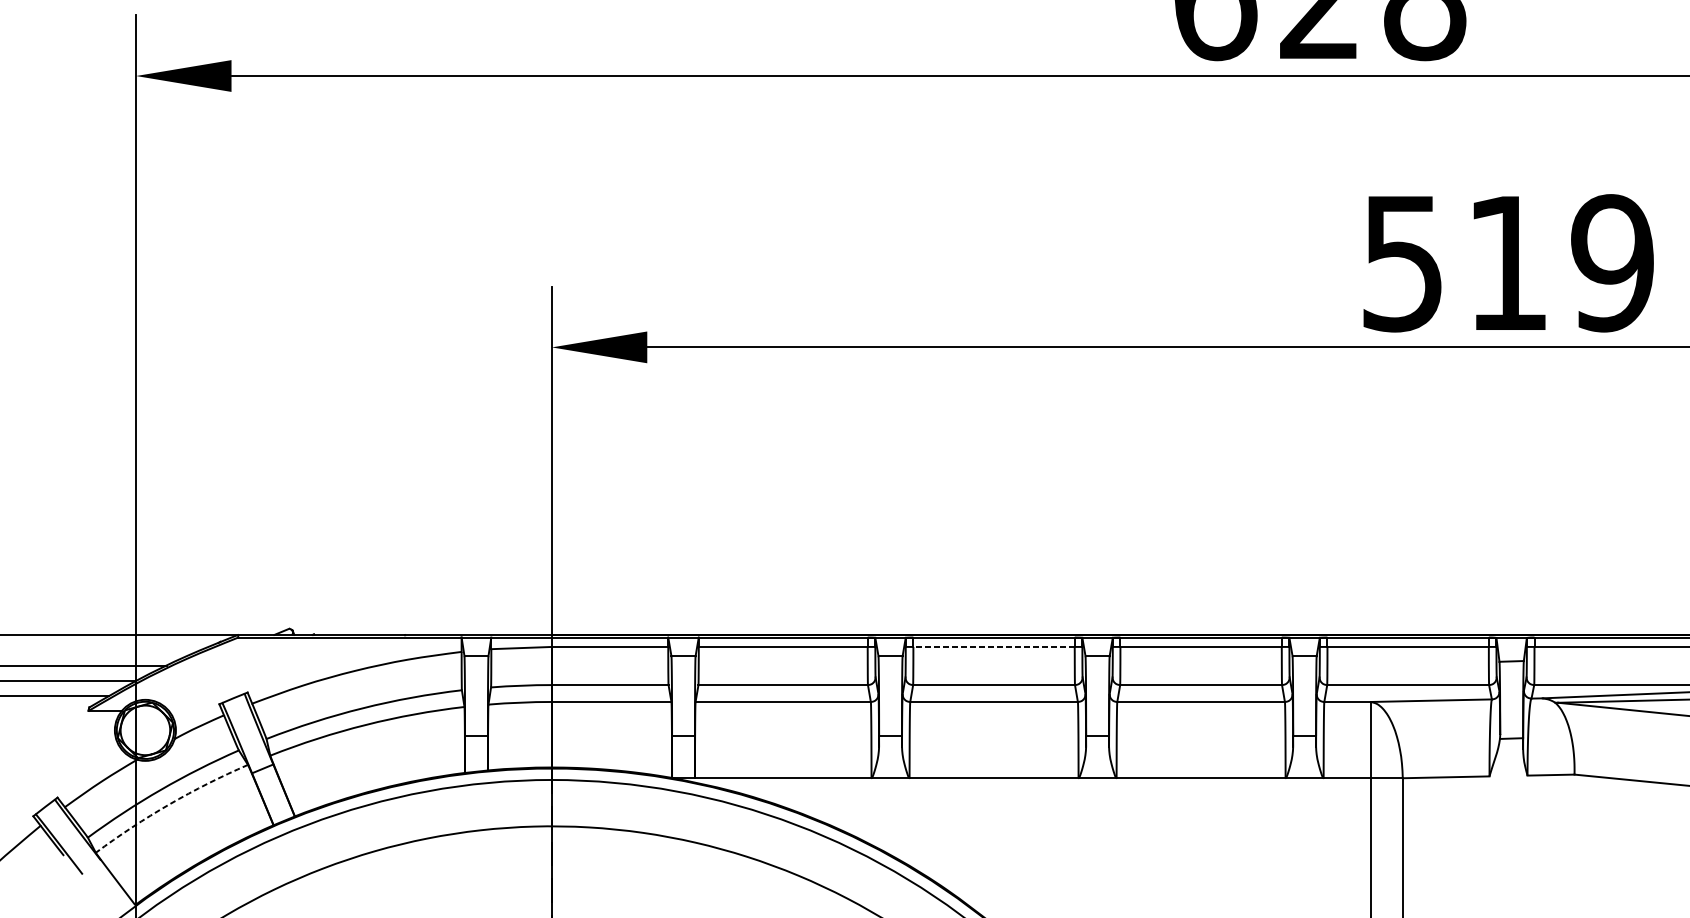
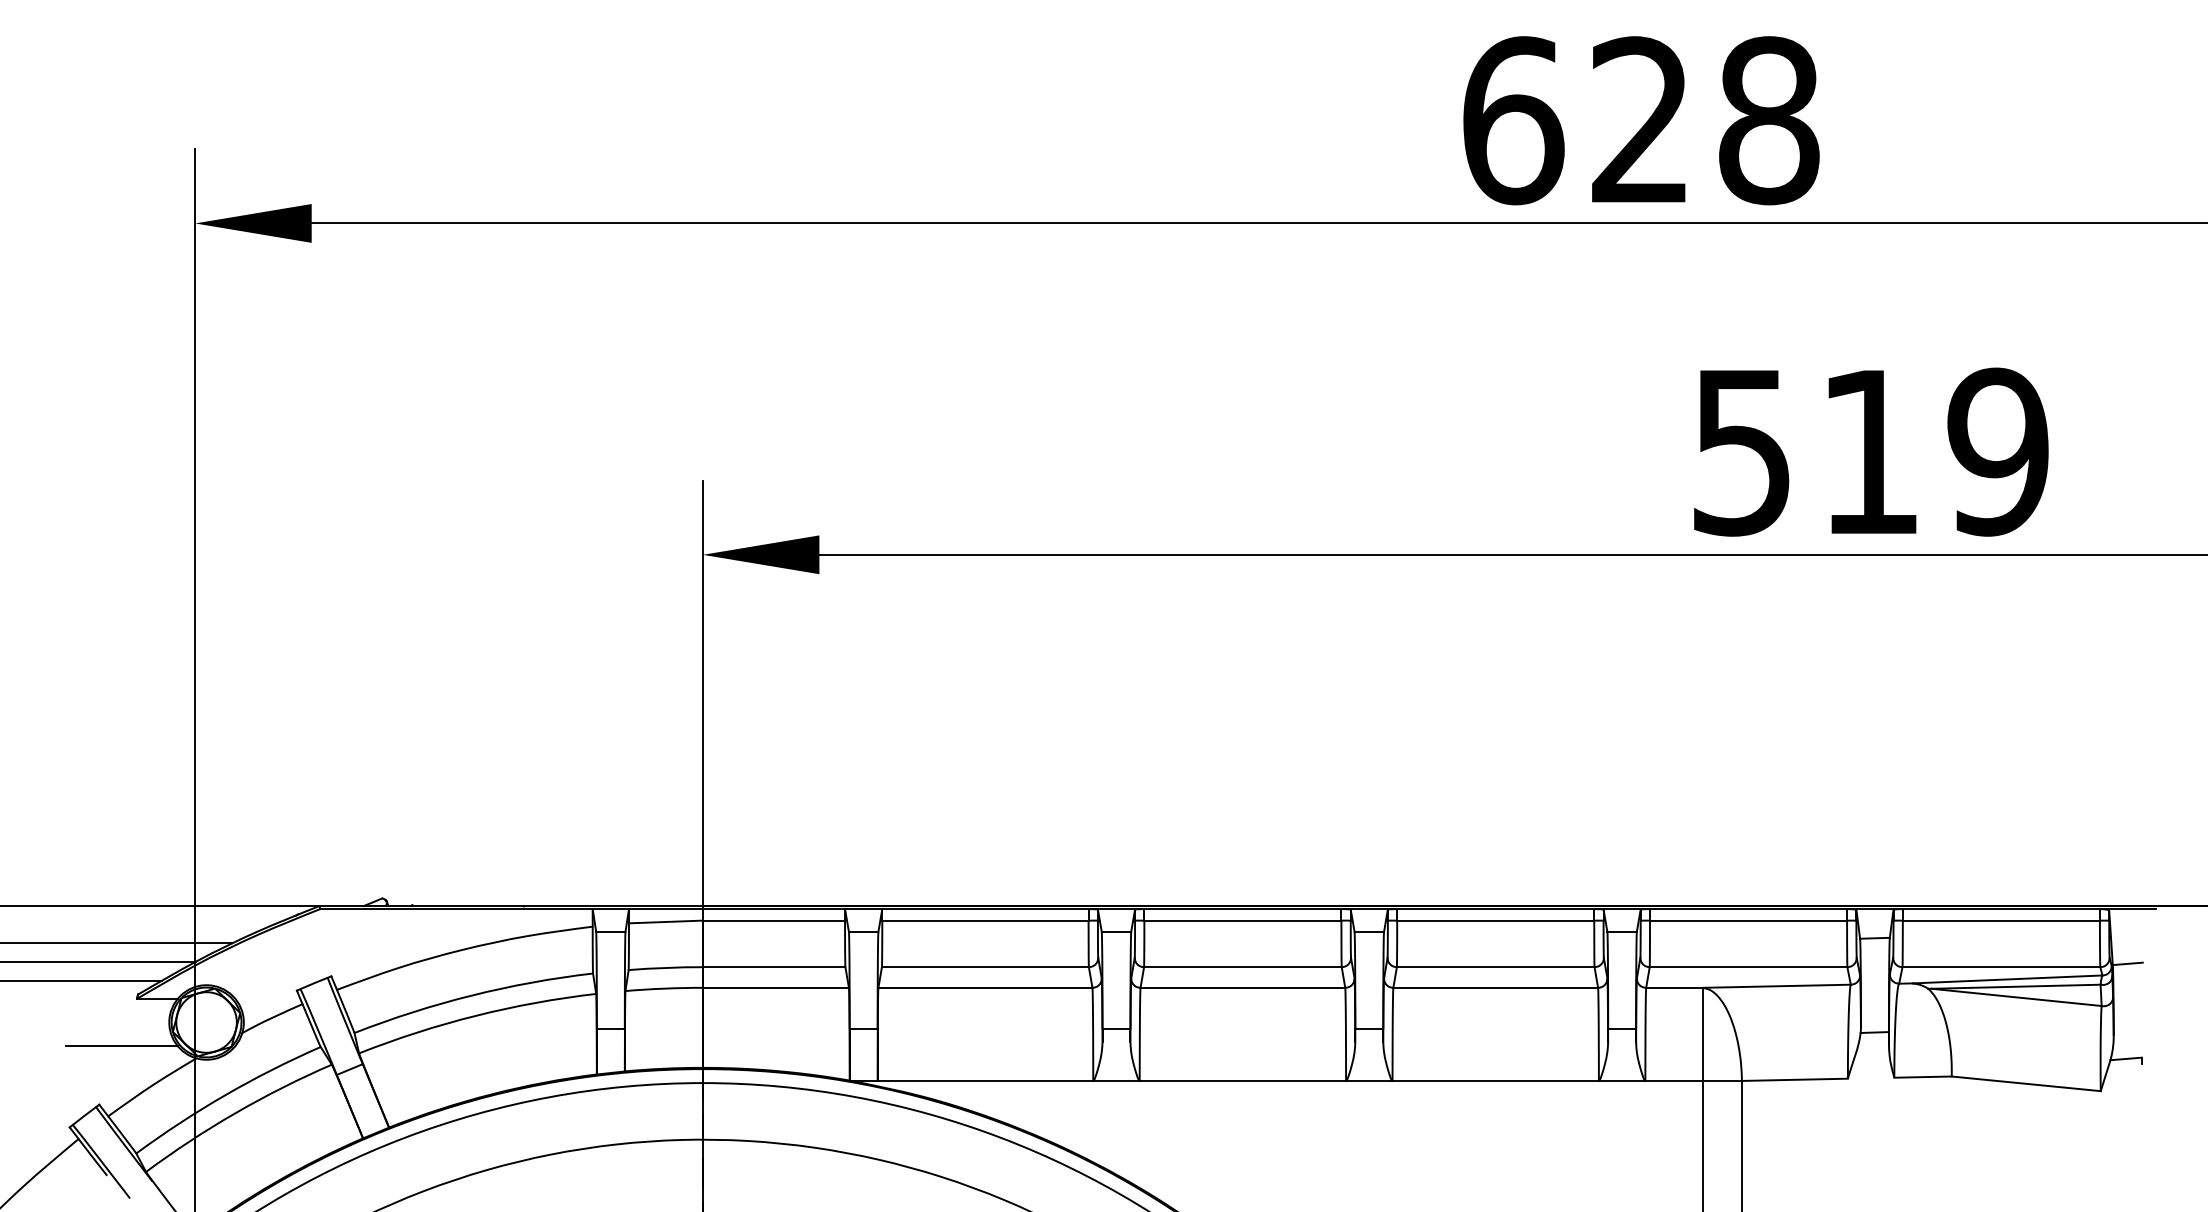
line: (993, 646) -> (1242, 920), dashed -> solid
line: (75, 750) -> (121, 1046), added
arc: (169, 804) -> (235, 1112), dashed -> solid

